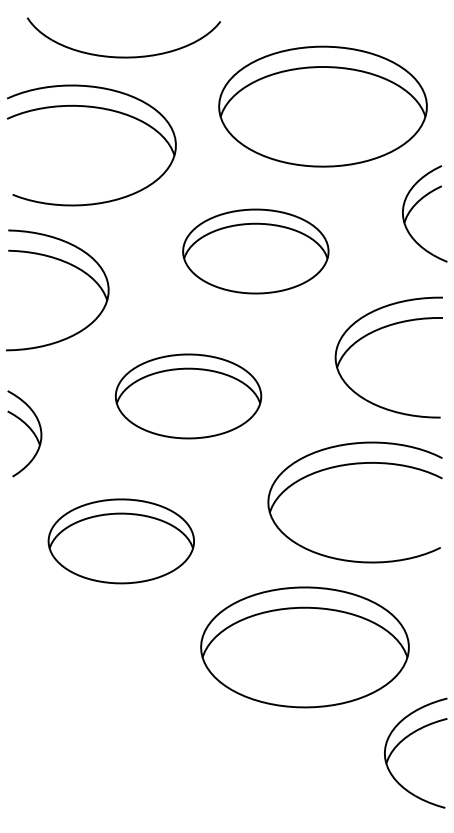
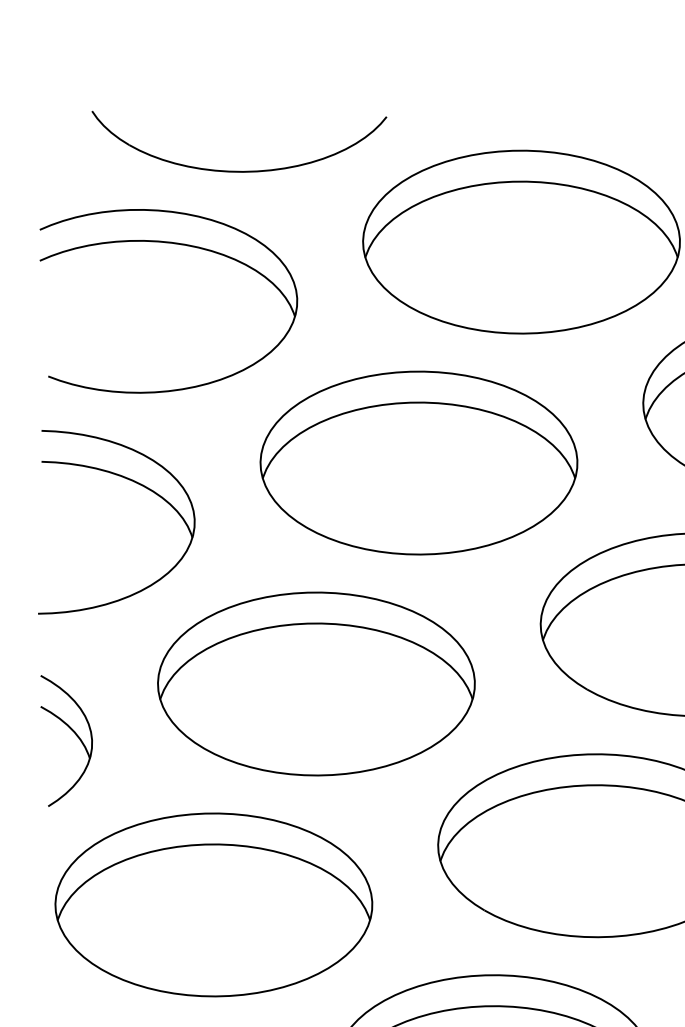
part: (123, 56) -> (238, 170), moved
part: (255, 251) -> (418, 462), size x1.43
part: (188, 396) -> (316, 684), size x1.43
part: (121, 541) -> (214, 905), size x1.43

